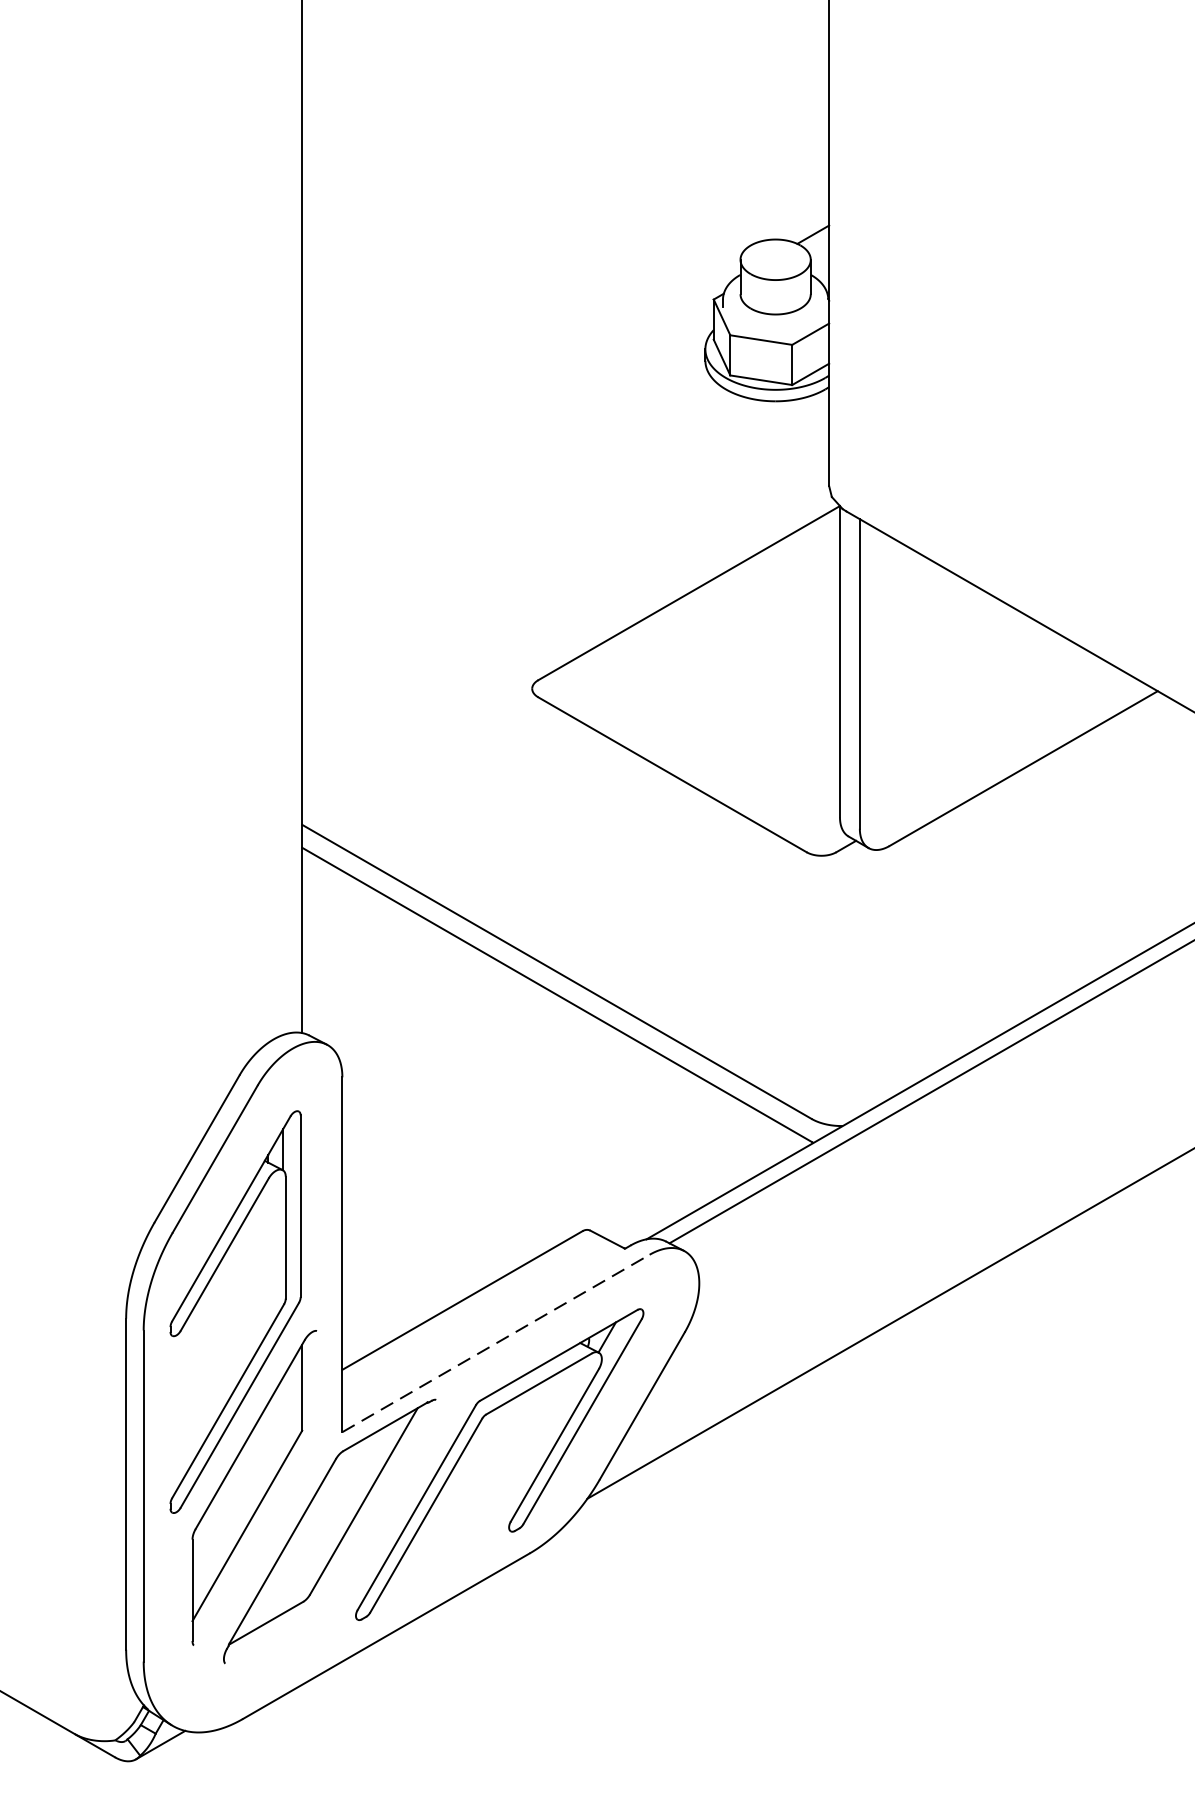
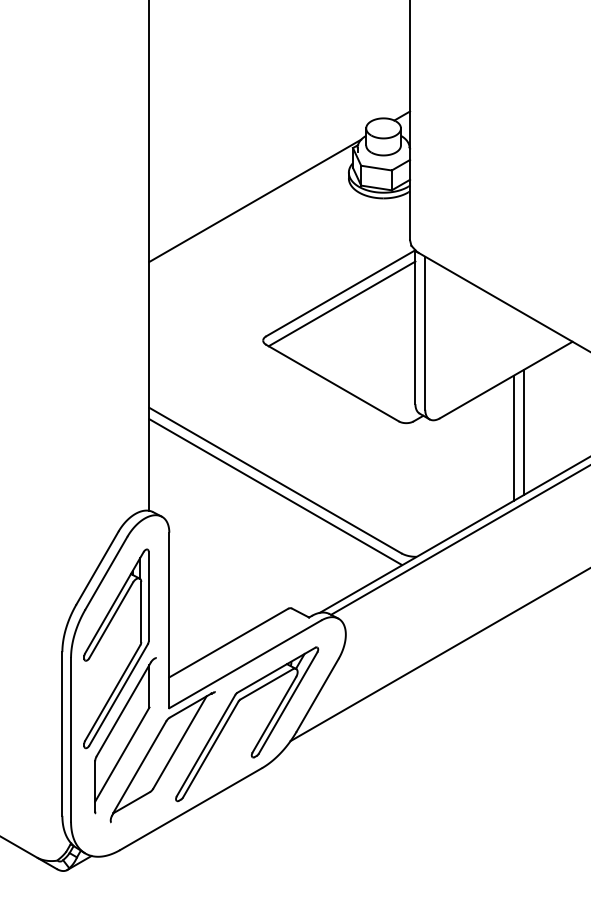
line: (516, 405) -> (255, 200), added
line: (690, 613) -> (341, 303), added
line: (1058, 874) -> (523, 432), added
line: (1038, 884) -> (513, 437), added
line: (496, 1343) -> (245, 664), dashed -> solid

